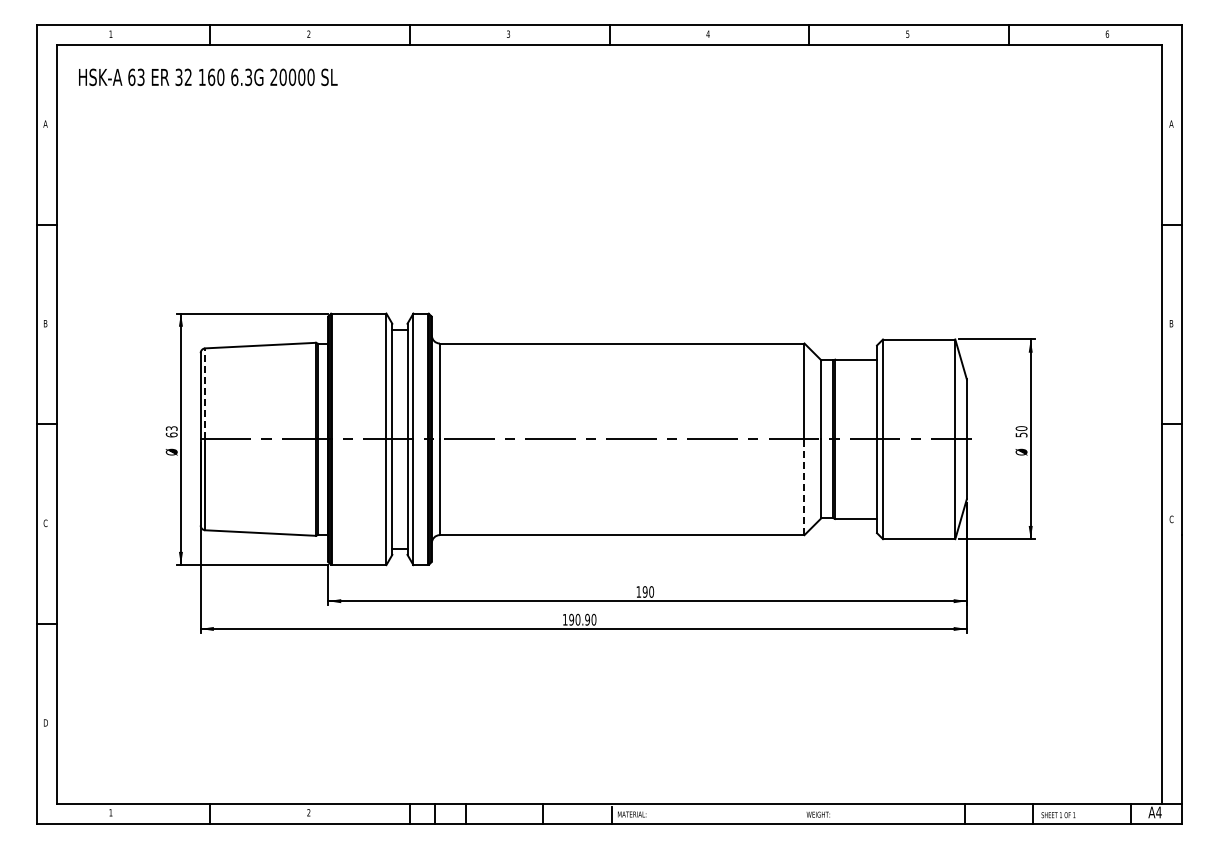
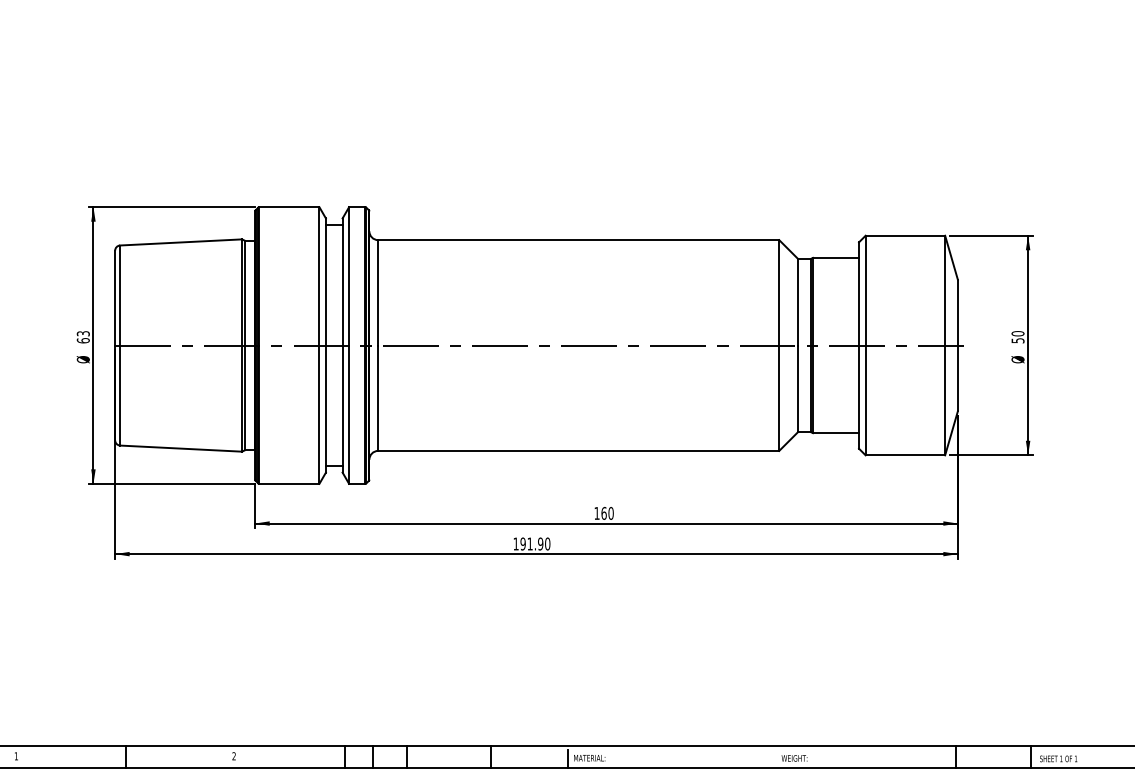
line: (205, 393) -> (120, 295), dashed -> solid
line: (804, 487) -> (779, 398), dashed -> solid
text: (644, 591) -> (603, 512), 190 -> 160
text: (577, 619) -> (529, 543), 190.90 -> 191.90

